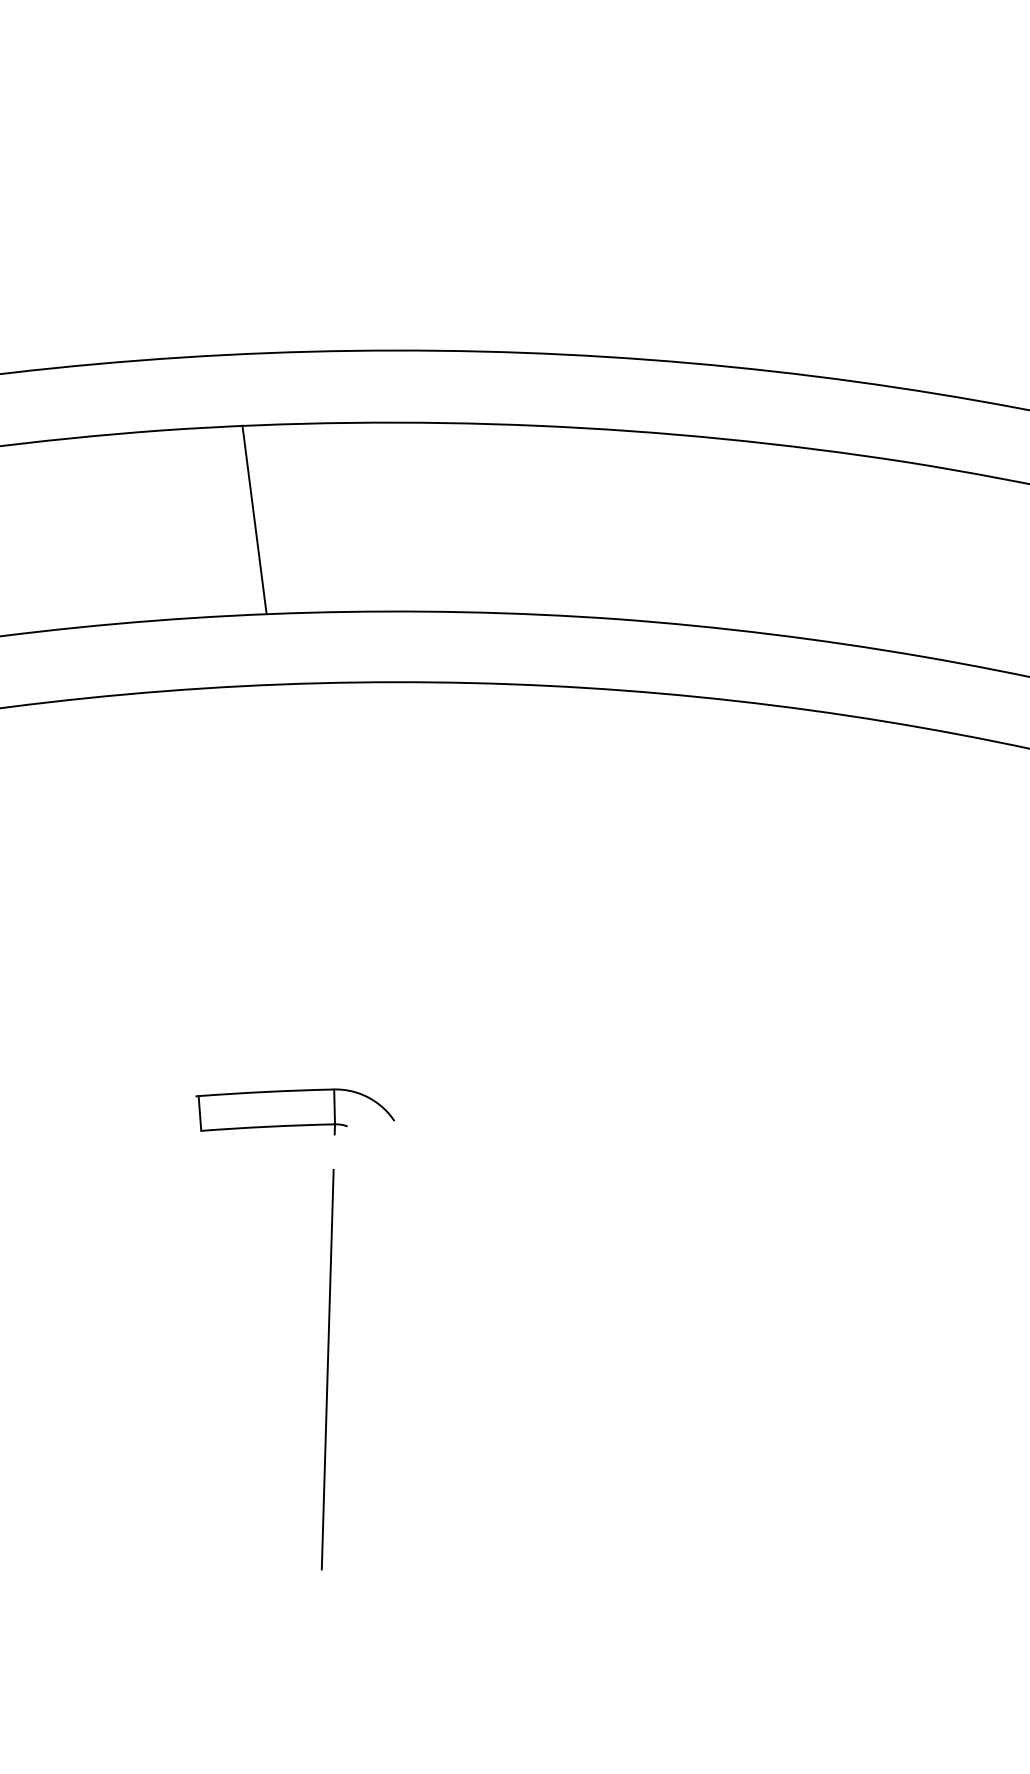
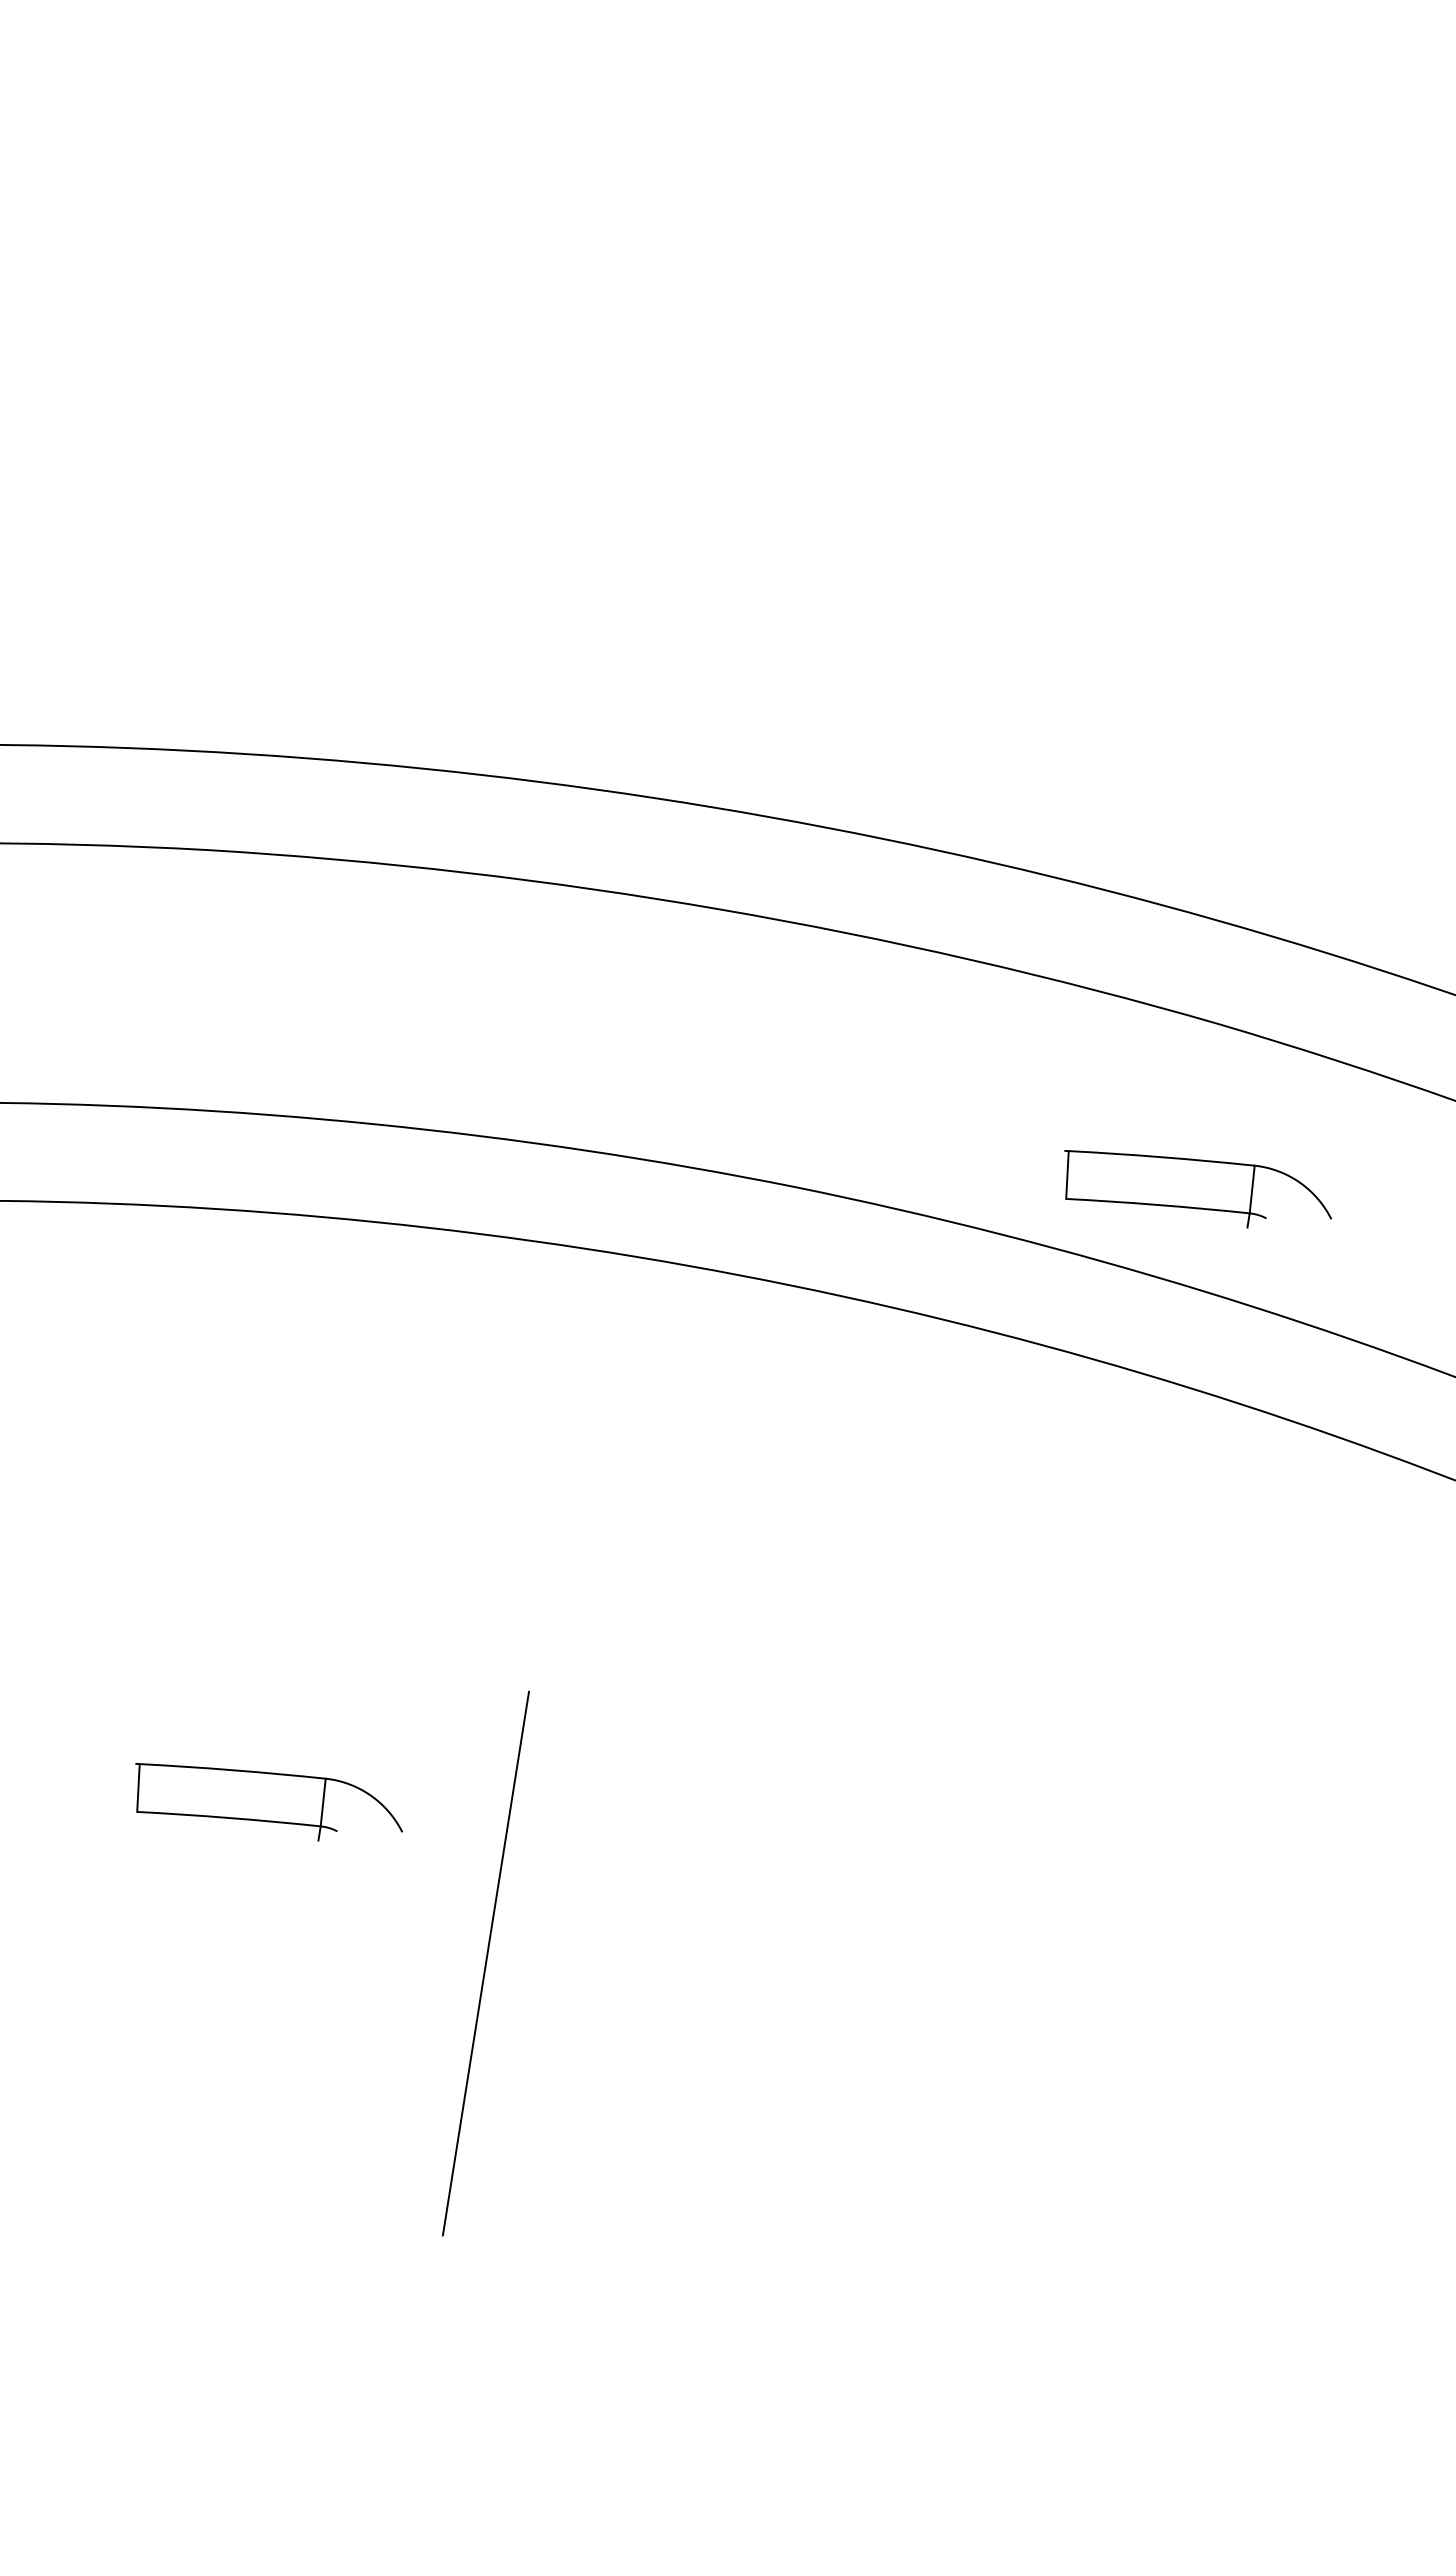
line: (254, 519) -> (316, 987), removed
part: (908, 583) -> (1197, 1189), added
line: (327, 1369) -> (485, 1963), moved

